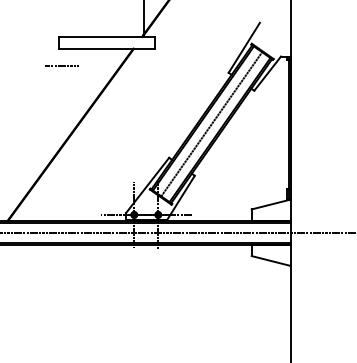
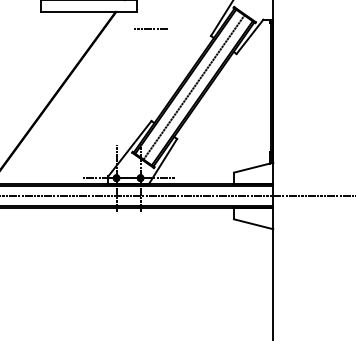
line: (61, 65) -> (150, 28), moved

